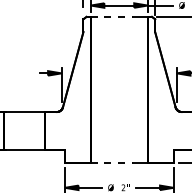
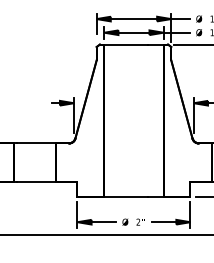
line: (112, 16) -> (126, 44), dashed -> solid
line: (112, 163) -> (126, 196), dashed -> solid

